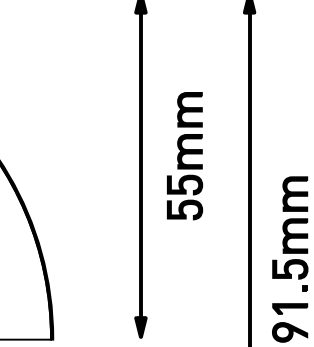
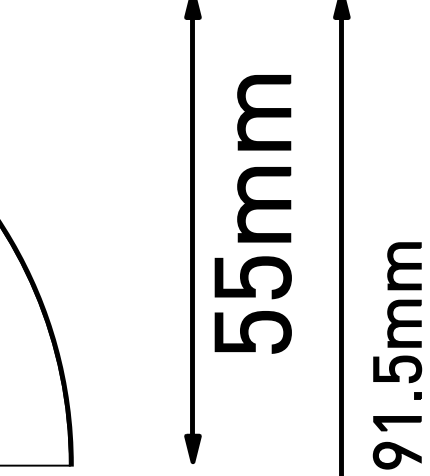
part: (185, 155) -> (253, 213), size x1.6

